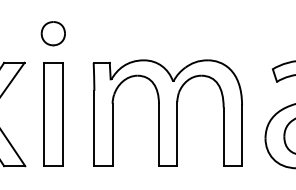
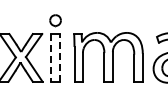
line: (44, 113) -> (51, 57), solid -> dashed
line: (64, 113) -> (60, 57), solid -> dashed

